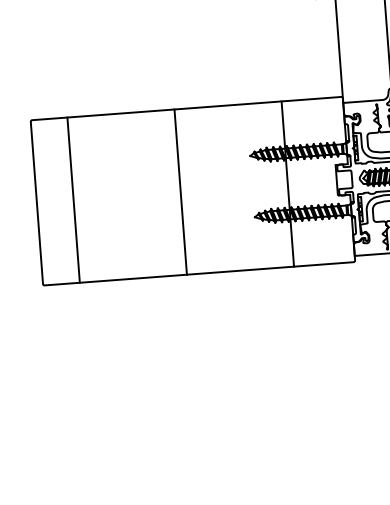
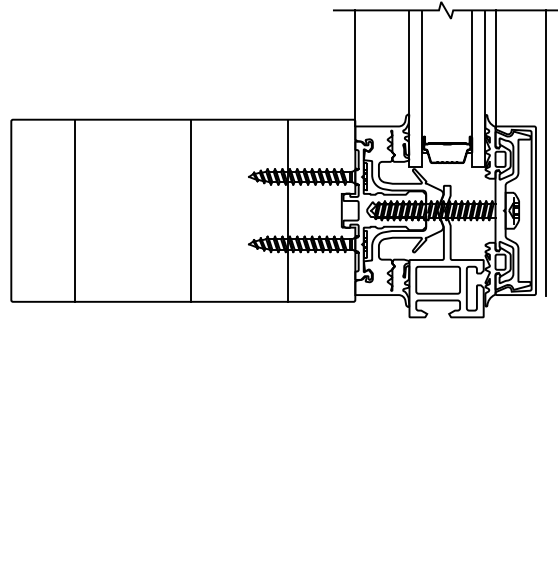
line: (180, 191) -> (190, 210), moved
line: (73, 199) -> (74, 210), moved

